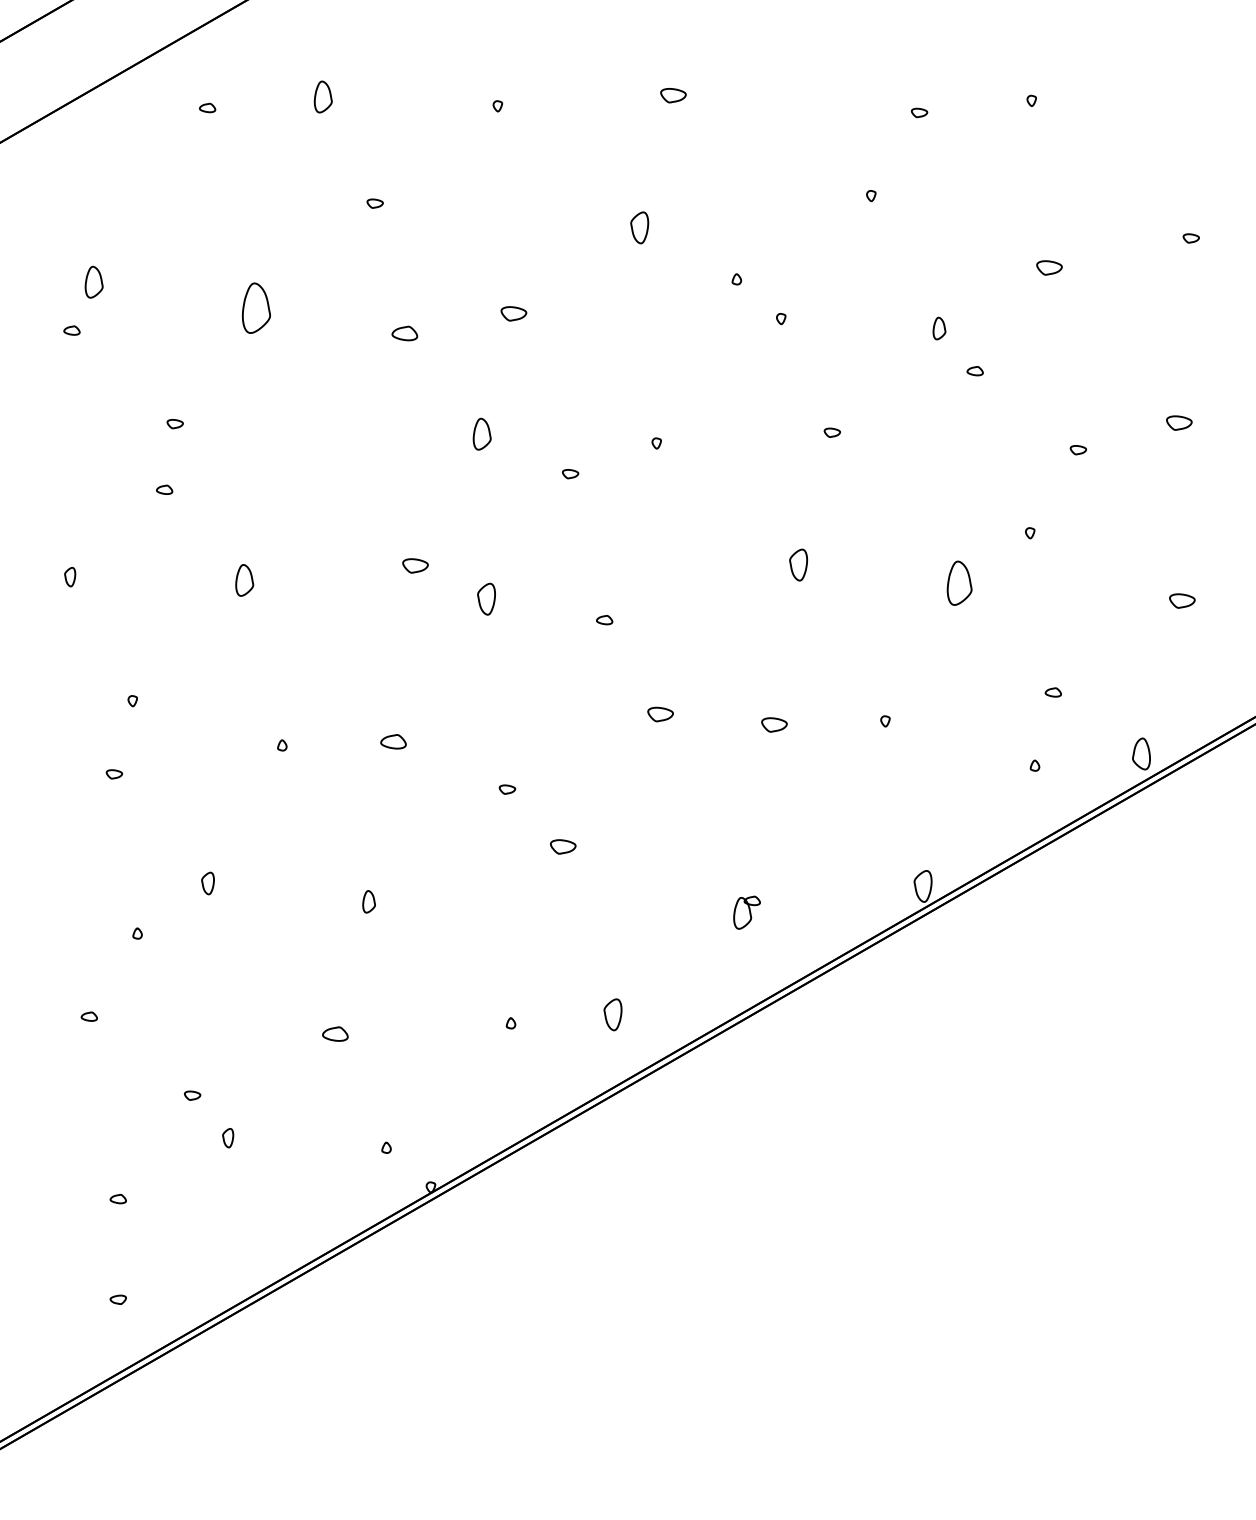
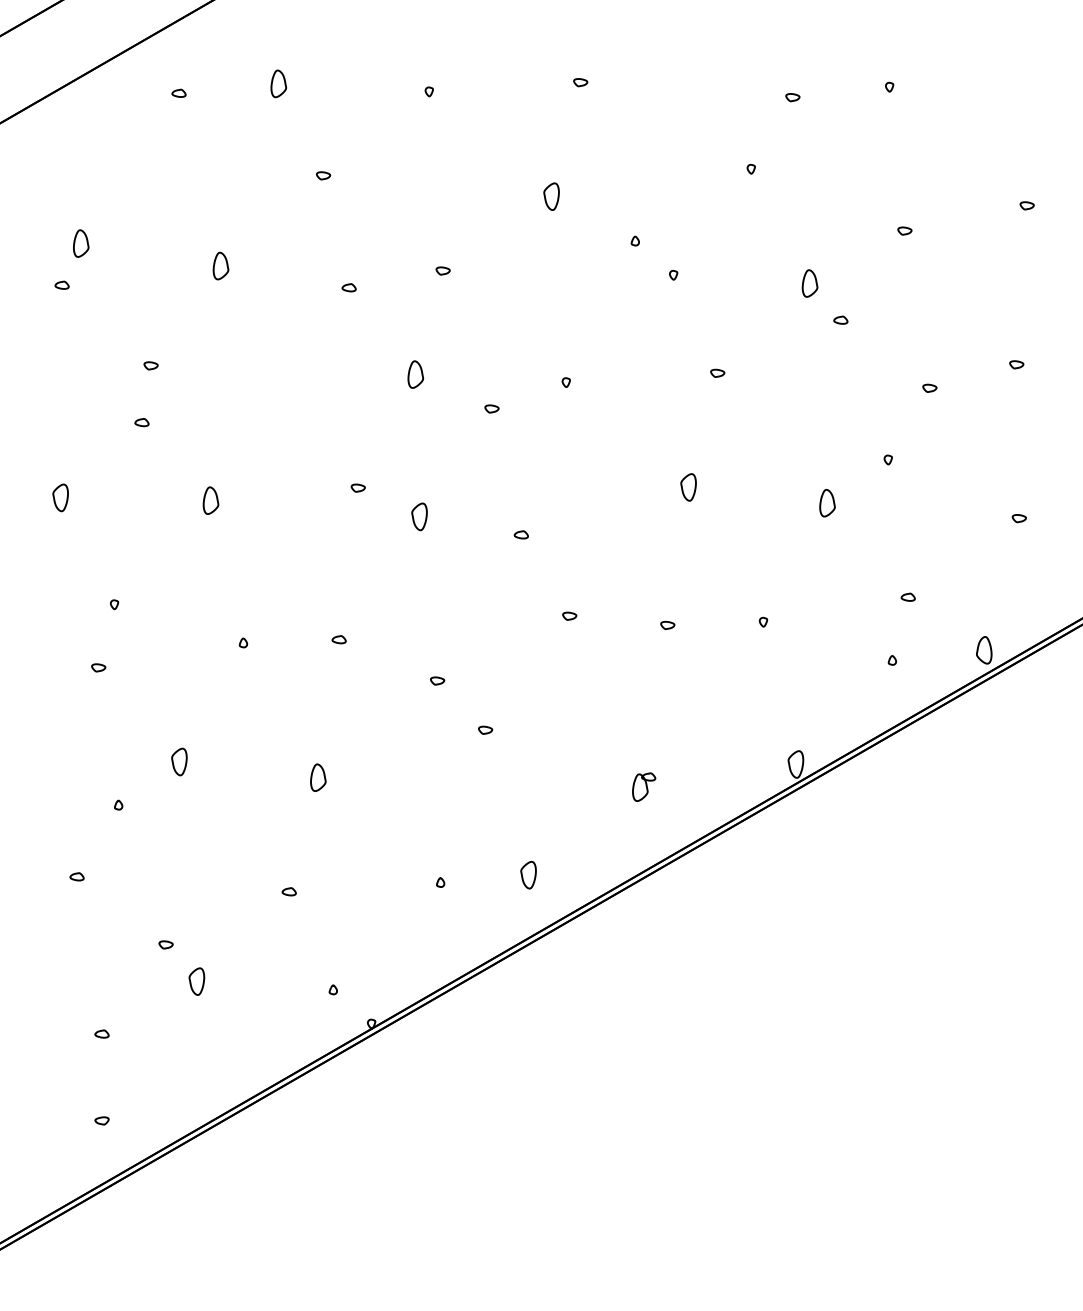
part: (673, 95) -> (580, 82), size x0.62
part: (1049, 267) -> (904, 230), size x0.62
part: (255, 308) -> (220, 266), size x0.62
part: (513, 314) -> (442, 271), size x0.62
part: (939, 328) -> (810, 283), size x1.43
part: (404, 333) -> (348, 287), size x0.62
part: (1178, 422) -> (1016, 364), size x0.62
part: (415, 565) -> (358, 487), size x0.62
part: (69, 576) -> (59, 497), size x1.67
part: (959, 583) -> (827, 503), size x0.71
part: (1181, 601) -> (1018, 518), size x0.62
part: (660, 714) -> (569, 616), size x0.62
part: (774, 725) -> (667, 625), size x0.62
part: (392, 741) -> (338, 639), size x0.62
part: (562, 846) -> (485, 730), size x0.62
part: (207, 883) -> (178, 761), size x1.43
part: (368, 901) -> (317, 777), size x1.43
part: (335, 1033) -> (289, 891), size x0.62
part: (227, 1137) -> (196, 980), size x1.67

